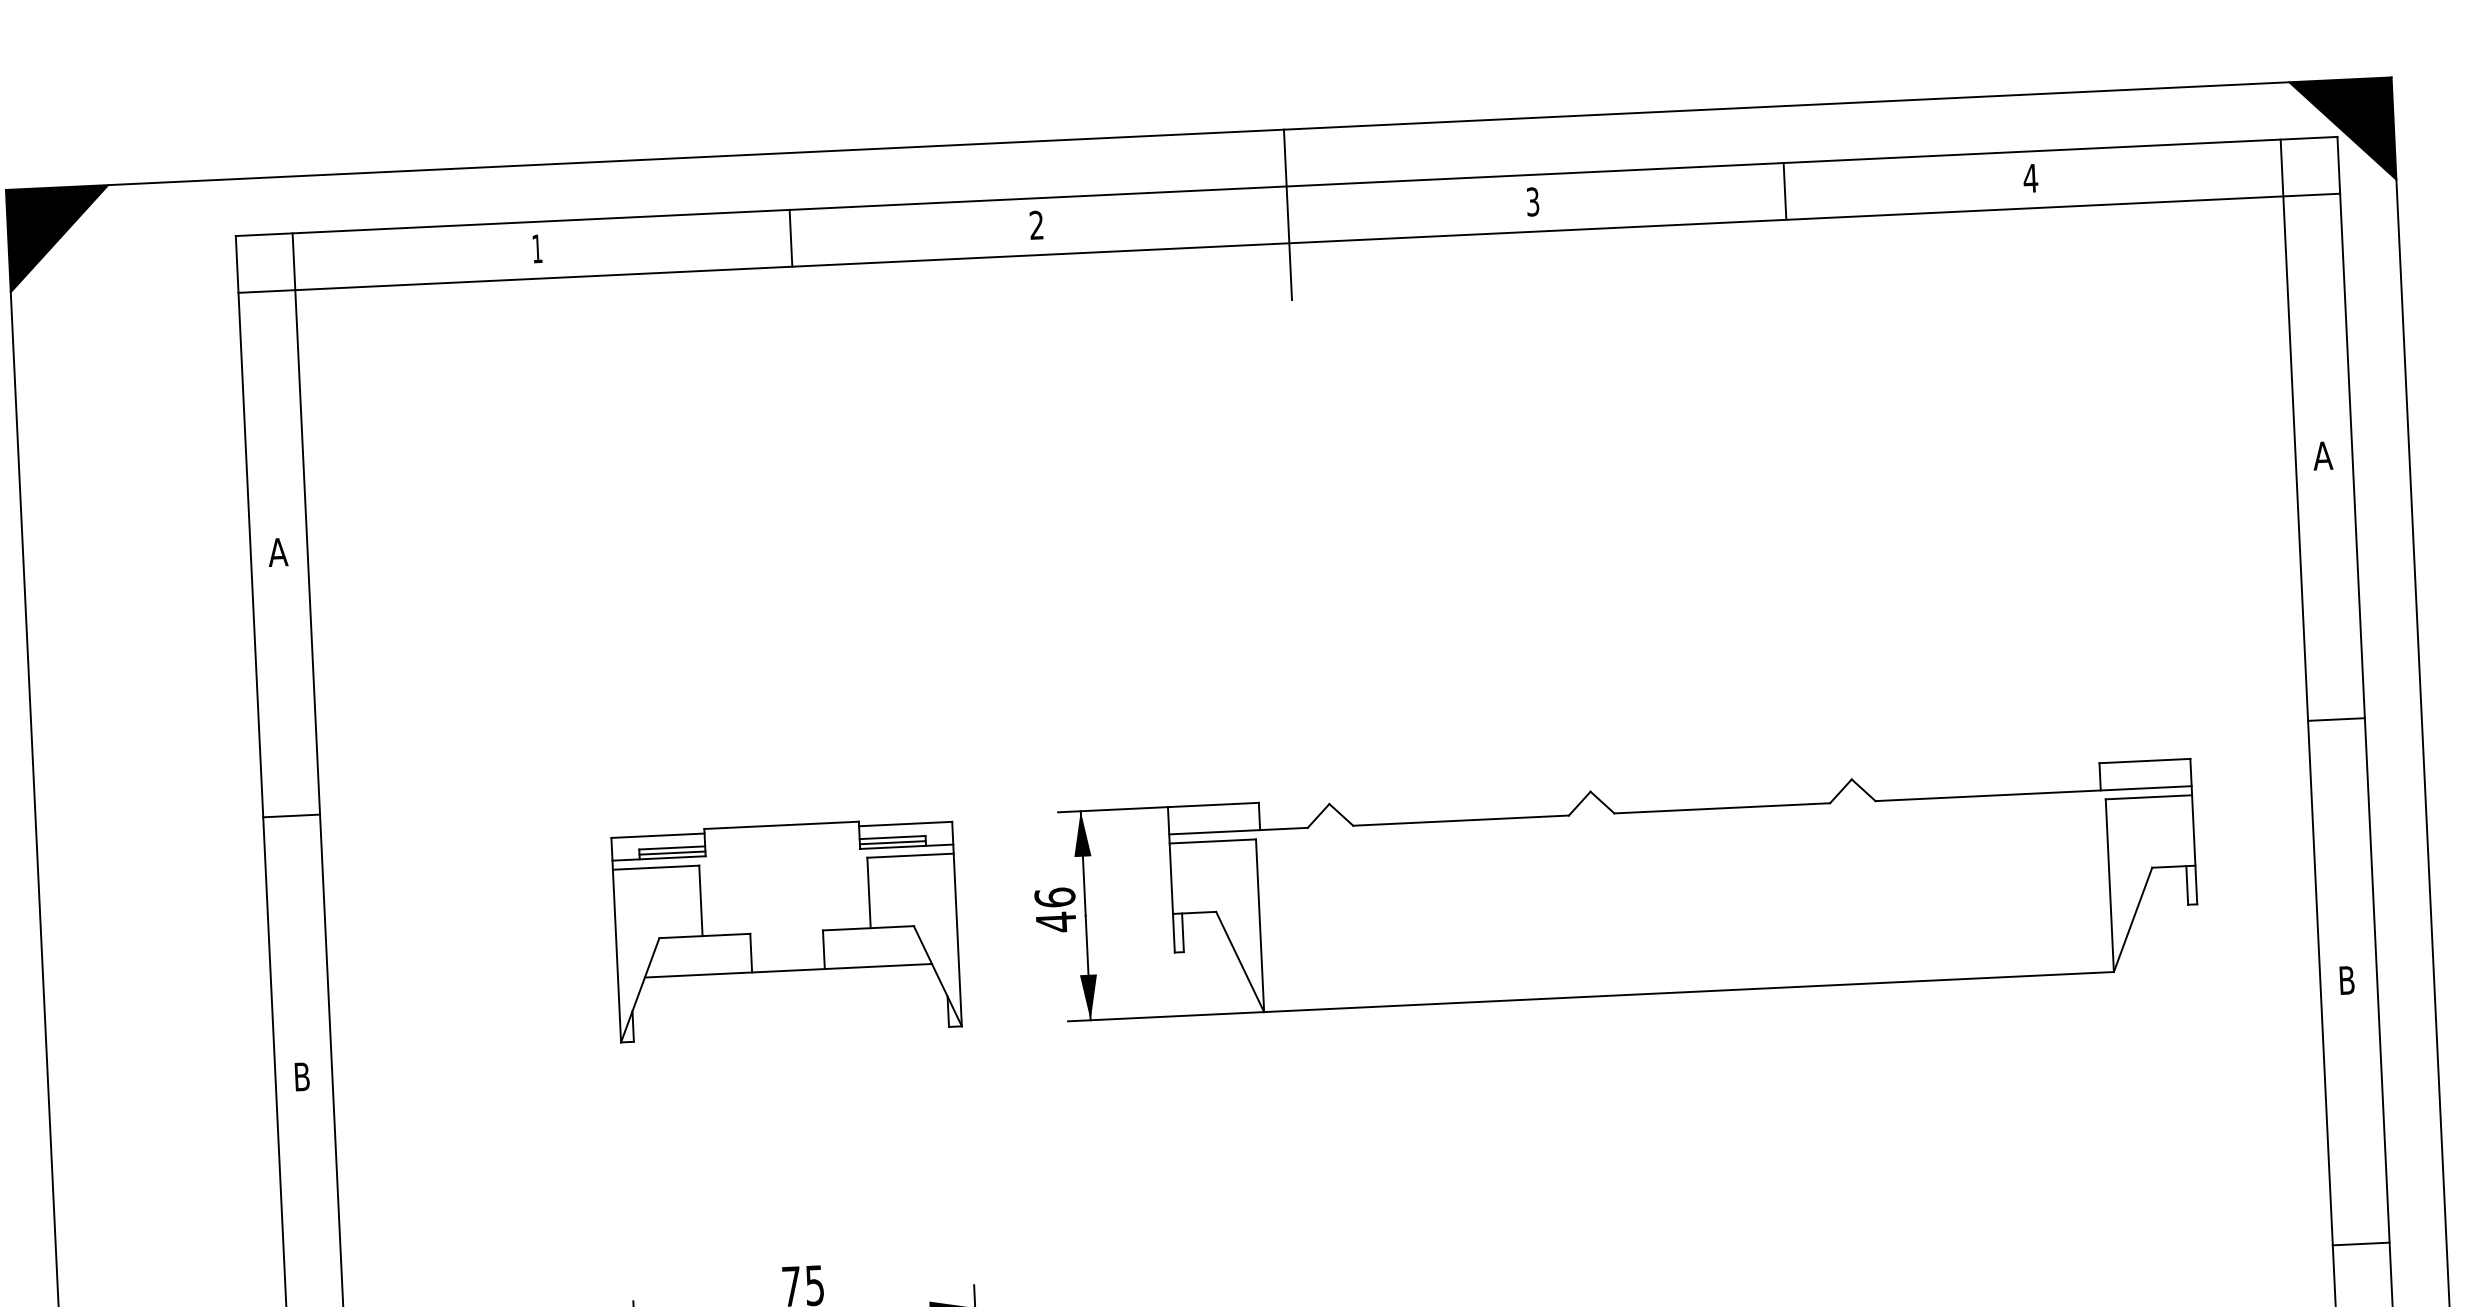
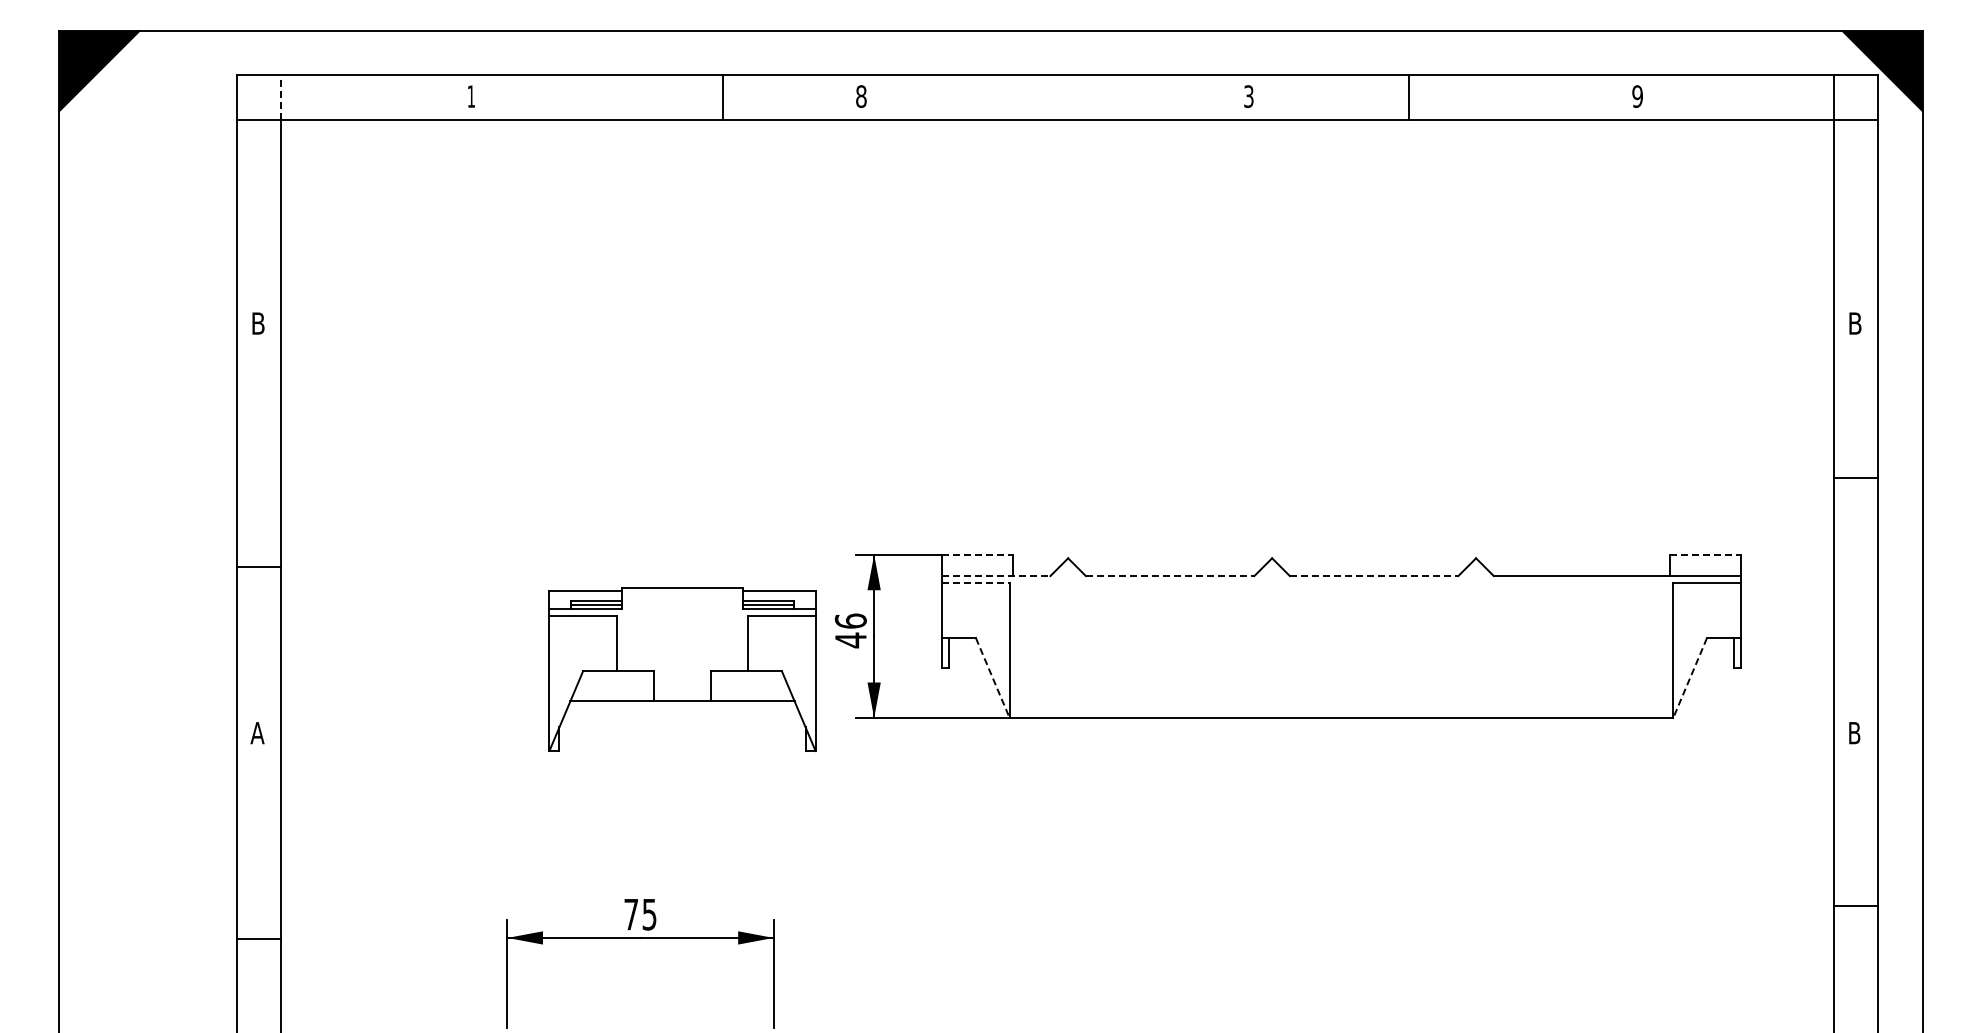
text: (2030, 178) -> (1637, 96), 4 -> 9
line: (1784, 191) -> (1408, 97), moved
line: (1287, 214) -> (1057, 97), removed
text: (1036, 225) -> (861, 96), 2 -> 8
line: (791, 238) -> (723, 97), moved
line: (294, 261) -> (281, 97), solid -> dashed
text: (2322, 455) -> (1854, 323), A -> B
text: (277, 552) -> (257, 323), A -> B
line: (2335, 719) -> (1855, 478), moved
line: (2145, 760) -> (1705, 554), solid -> dashed
line: (1214, 804) -> (978, 554), solid -> dashed
line: (1722, 808) -> (1374, 576), solid -> dashed
line: (290, 816) -> (258, 567), moved
line: (1461, 821) -> (1170, 576), solid -> dashed
line: (1238, 831) -> (996, 576), solid -> dashed
line: (1212, 841) -> (975, 583), solid -> dashed
line: (2132, 920) -> (1689, 678), solid -> dashed
part: (786, 930) -> (682, 669), moved
line: (1241, 962) -> (993, 678), solid -> dashed
text: (301, 1077) -> (257, 733), B -> A
line: (2360, 1244) -> (1855, 906), moved

